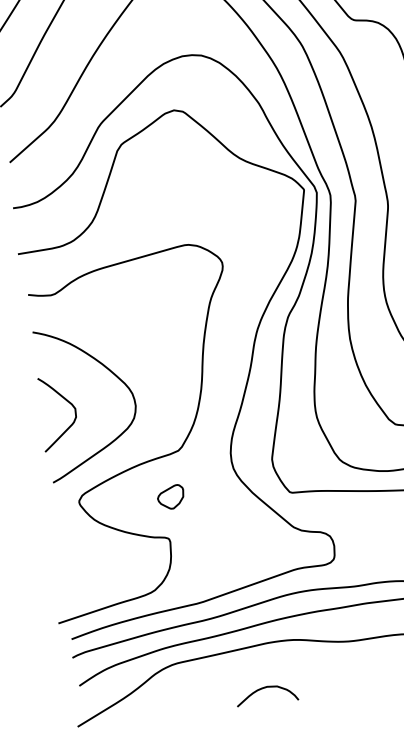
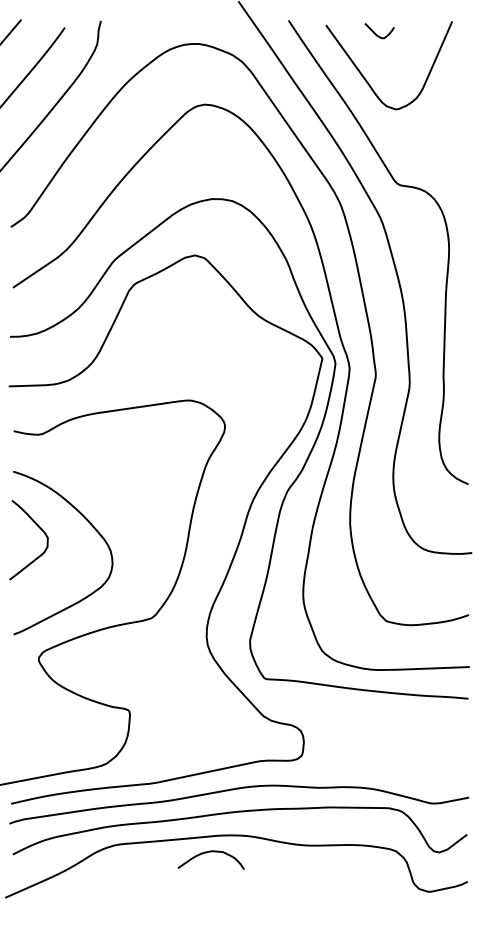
curve: (66, 401) -> (39, 528), moved
part: (170, 497) -> (136, 666), removed
curve: (265, 688) -> (210, 852), moved

